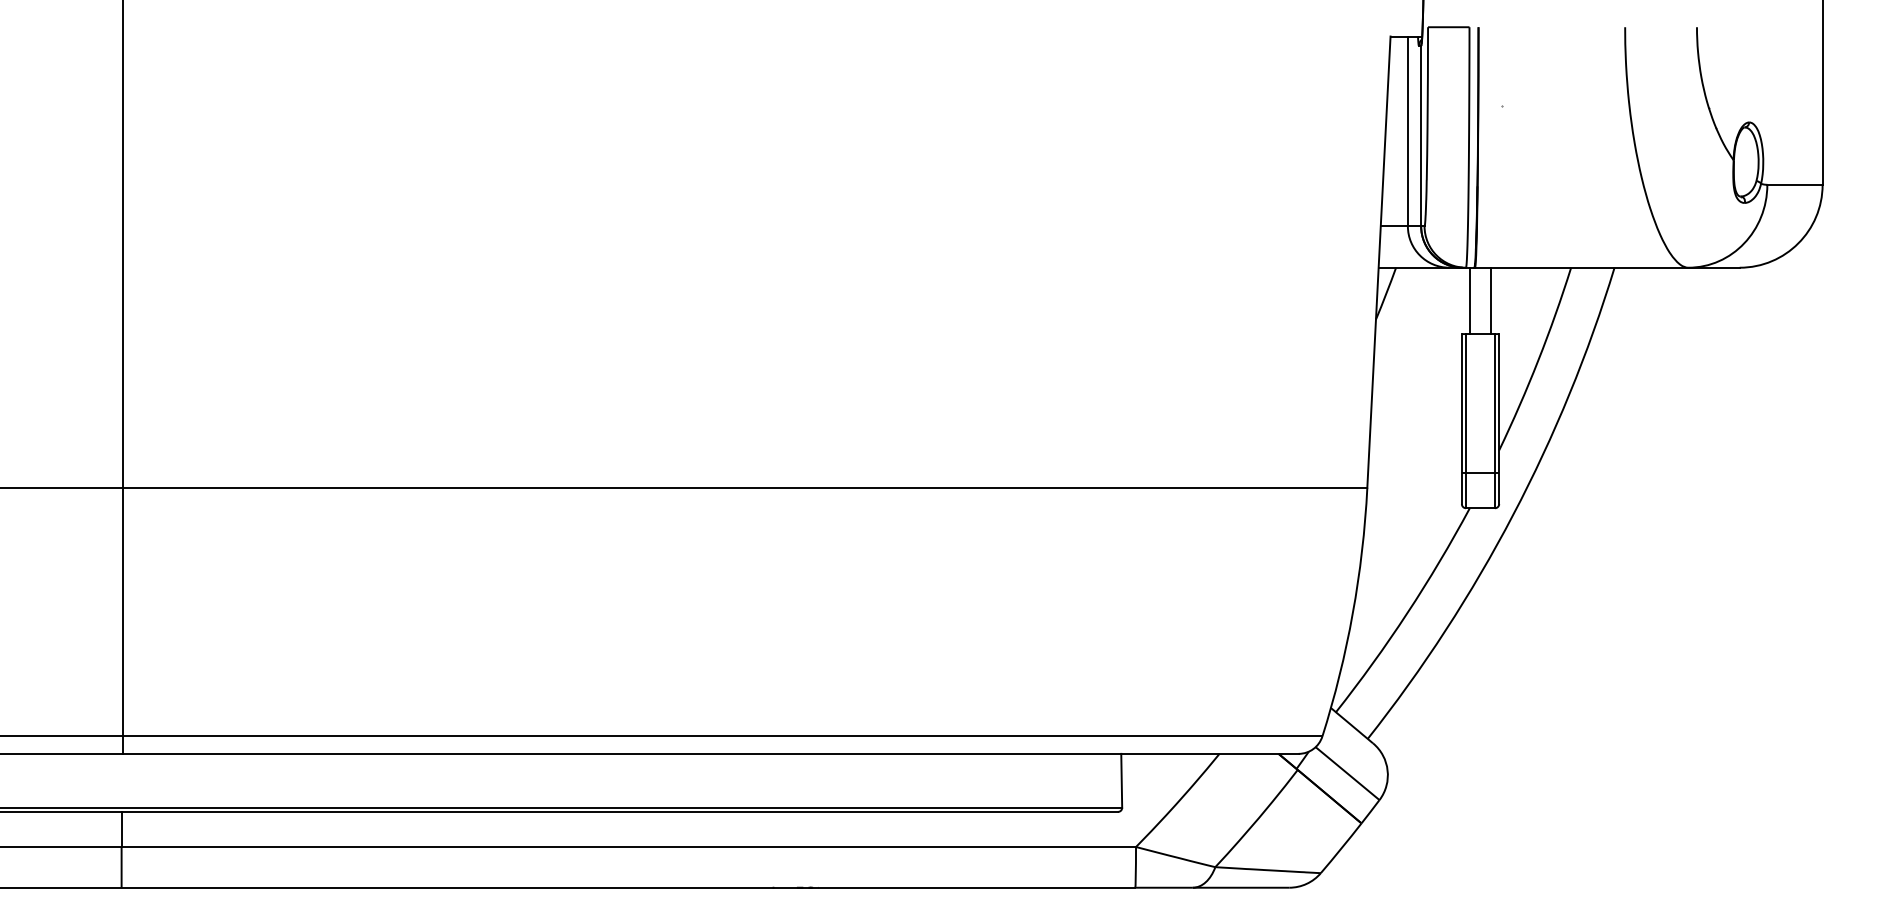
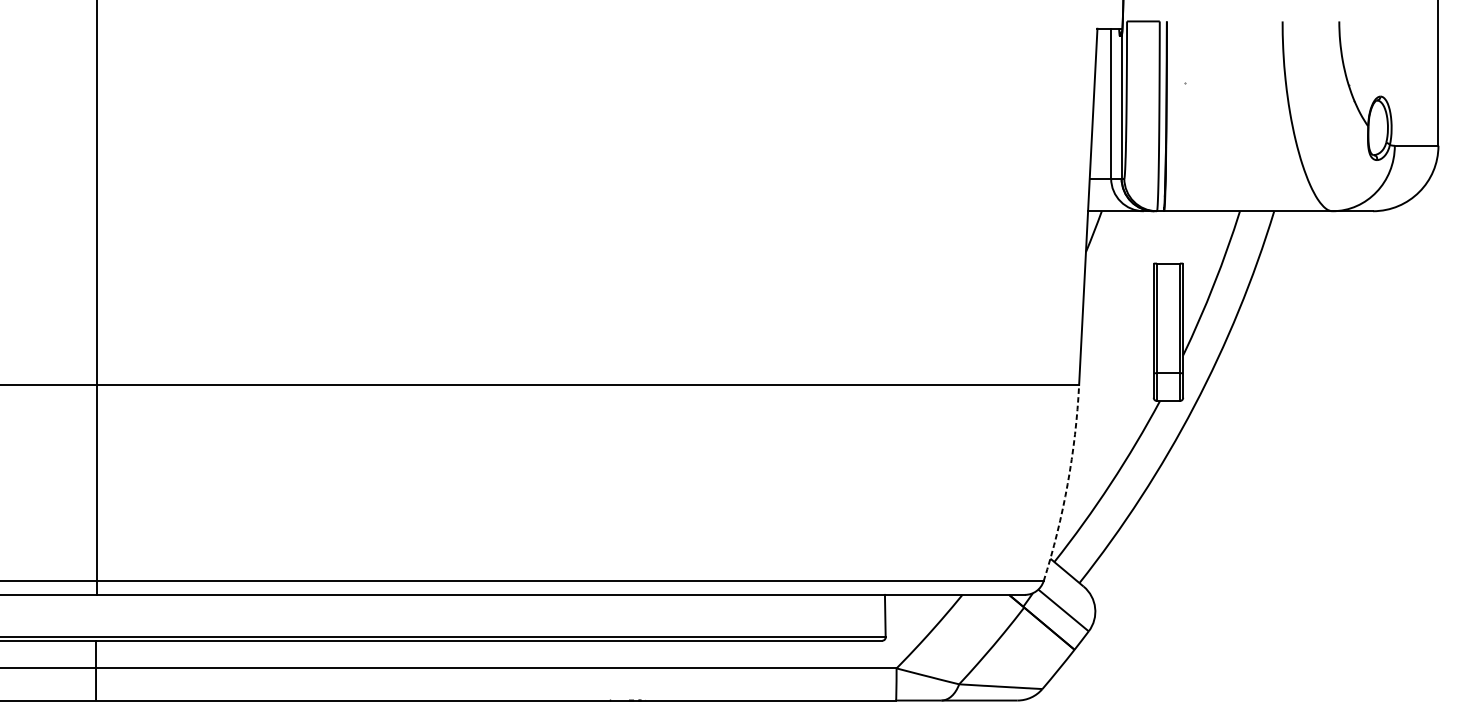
line: (1470, 300) -> (1160, 237), removed
line: (1490, 300) -> (1176, 237), removed
arc: (1352, 613) -> (1067, 484), solid -> dashed

